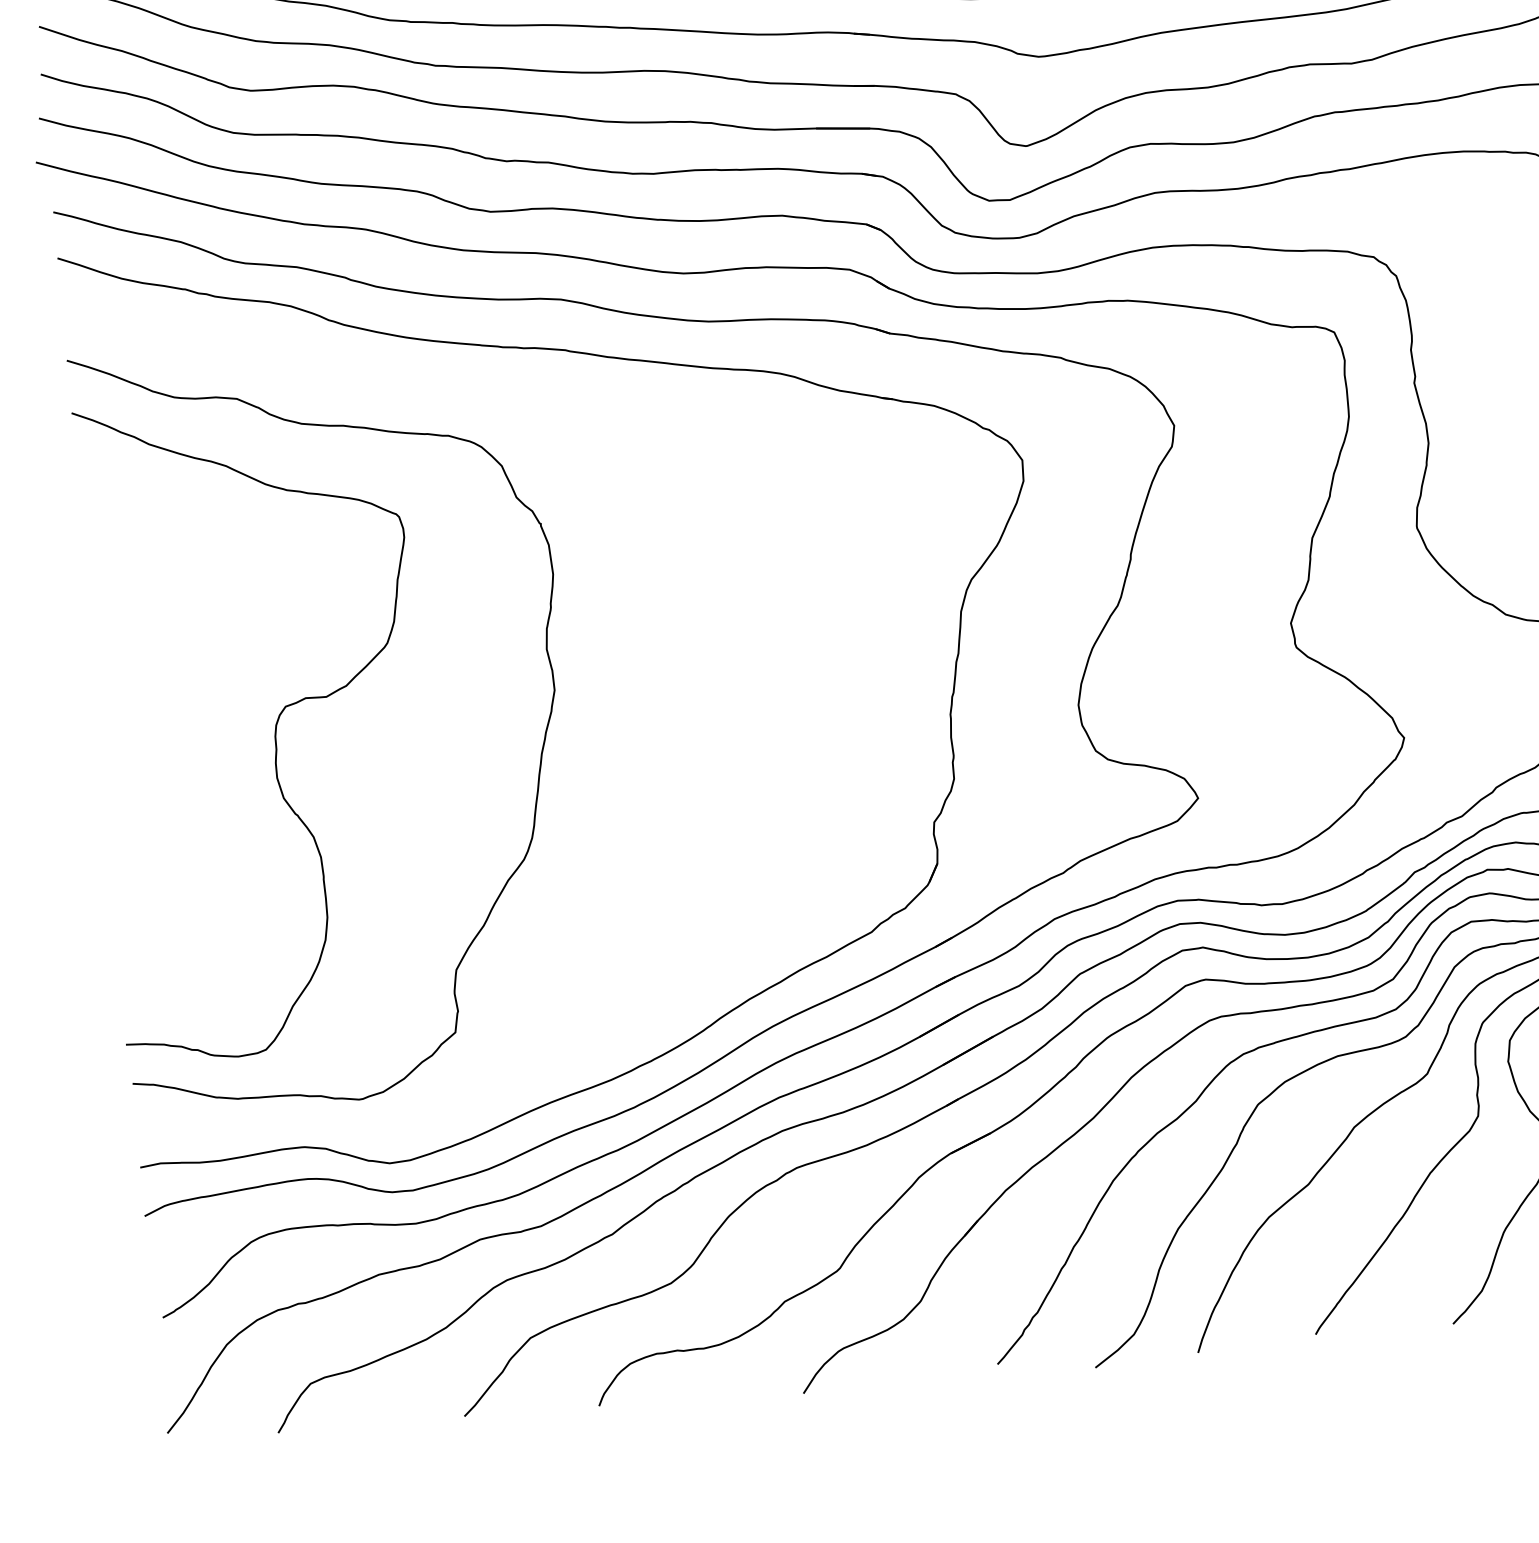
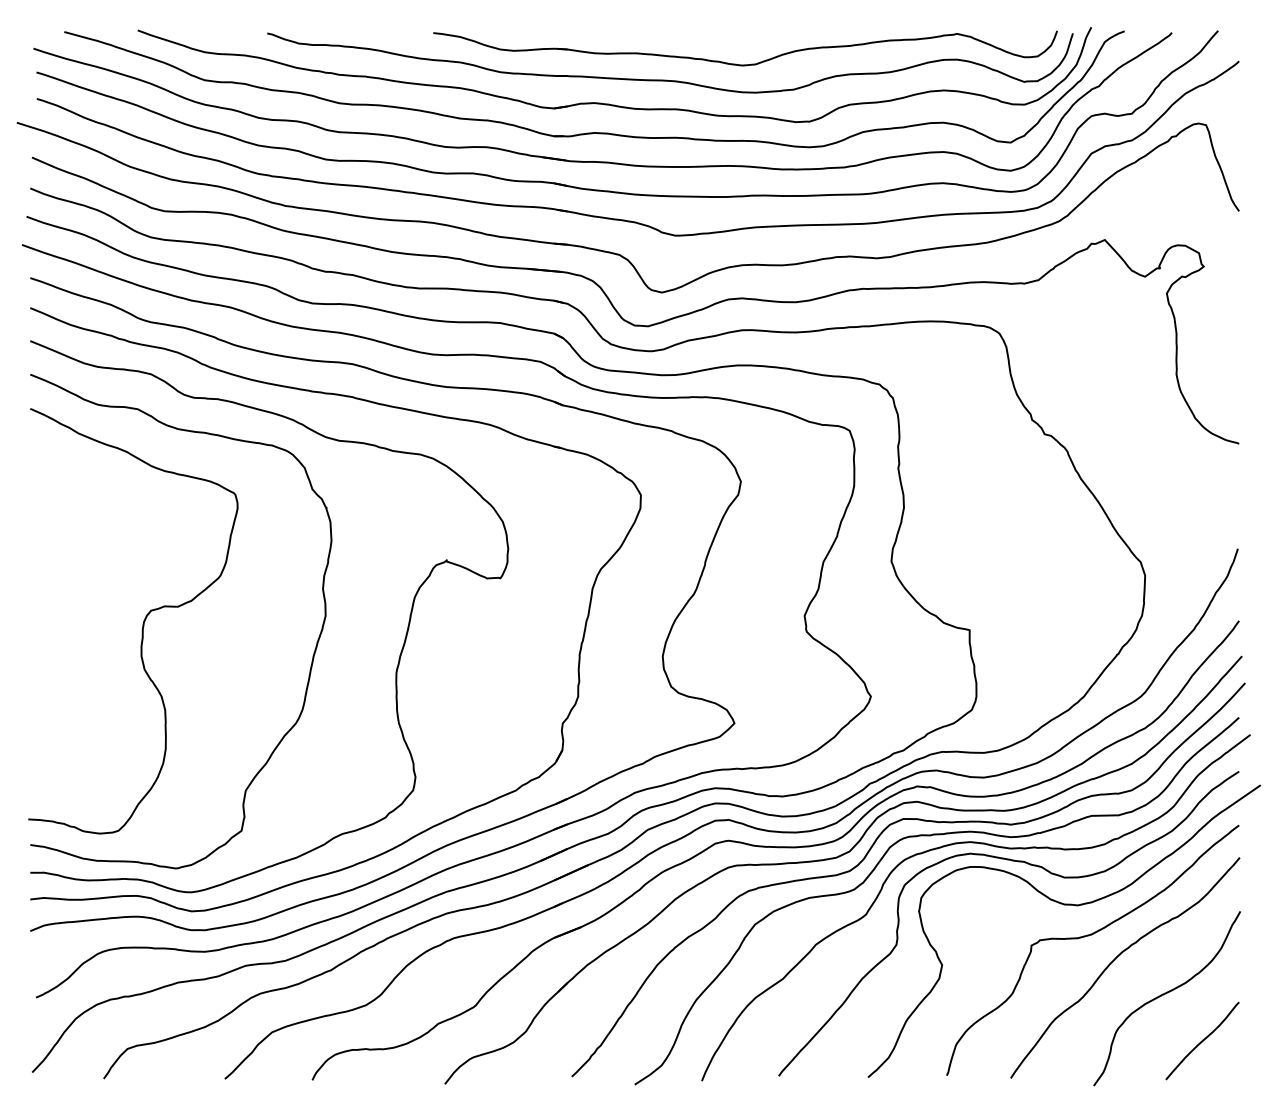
curve: (673, 739) -> (399, 654), added

